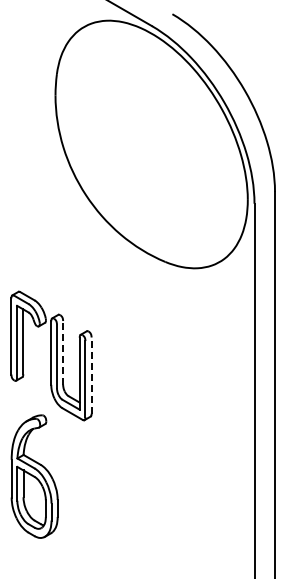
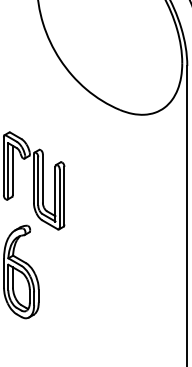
line: (63, 352) -> (43, 178), dashed -> solid
line: (91, 375) -> (64, 195), dashed -> solid

